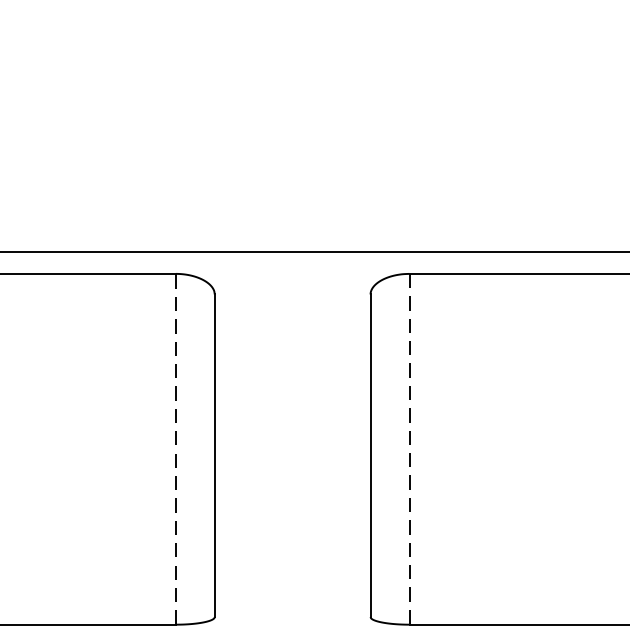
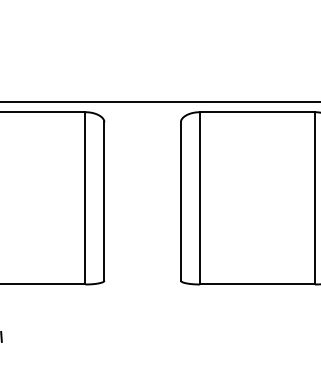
line: (176, 447) -> (85, 197), dashed -> solid
line: (410, 449) -> (200, 198), dashed -> solid

